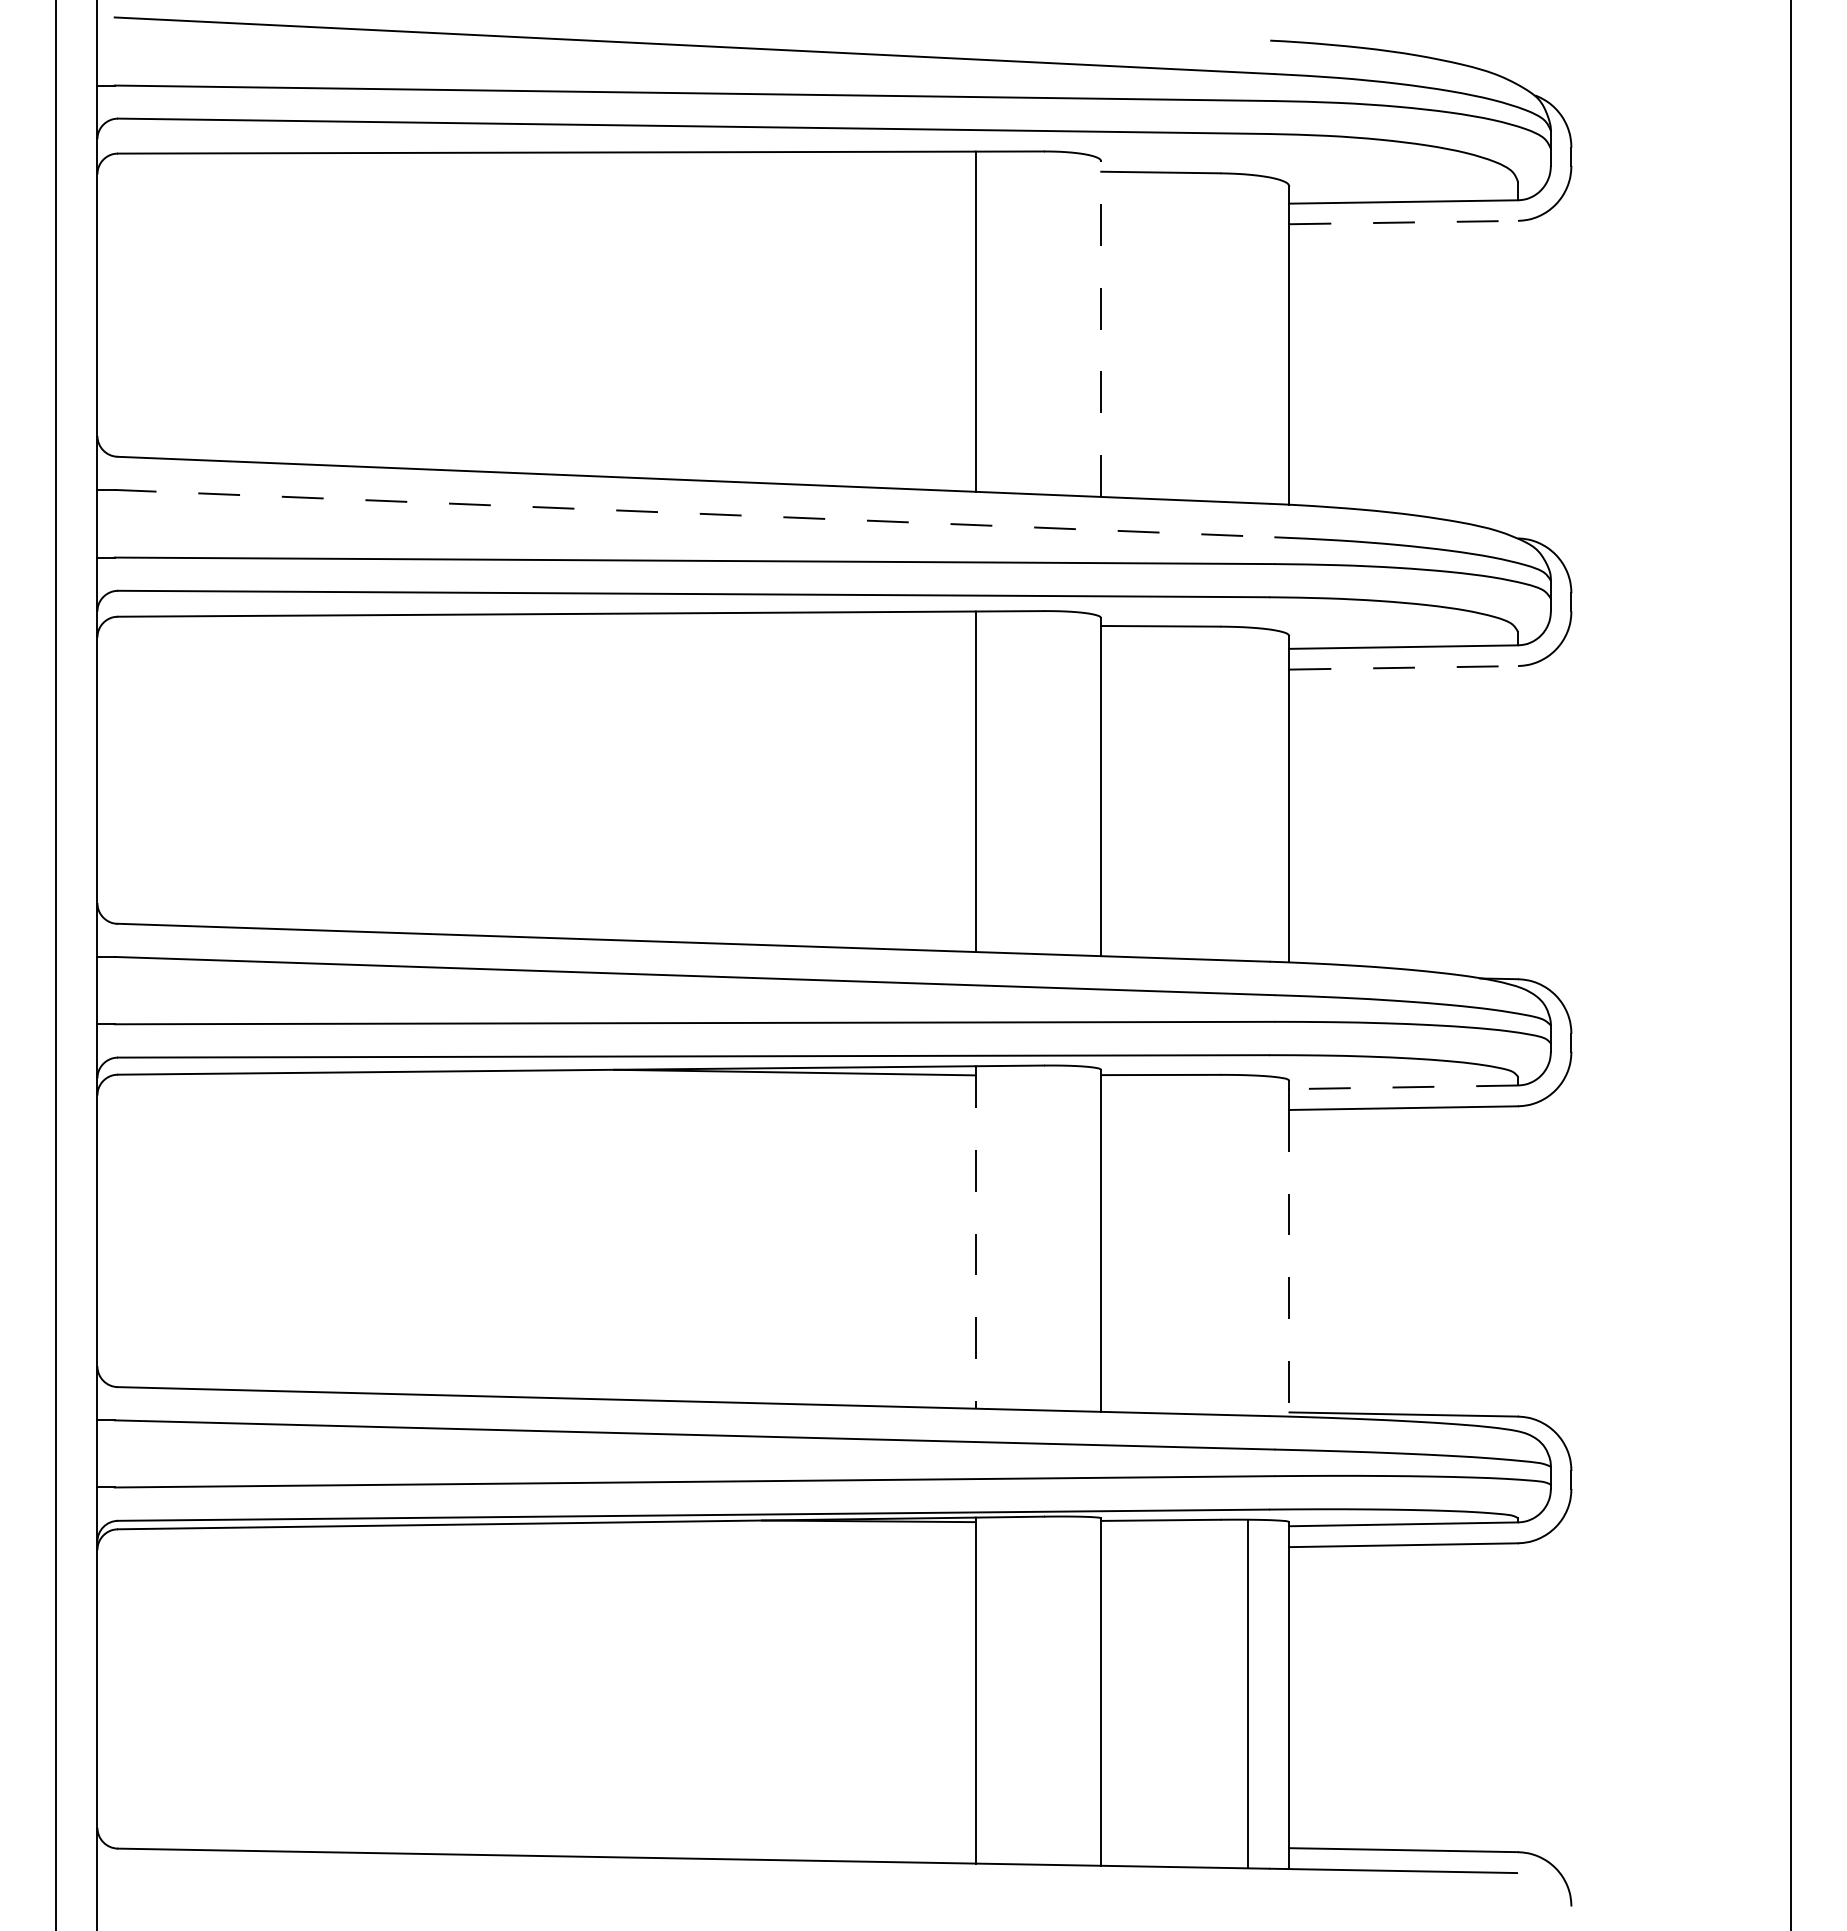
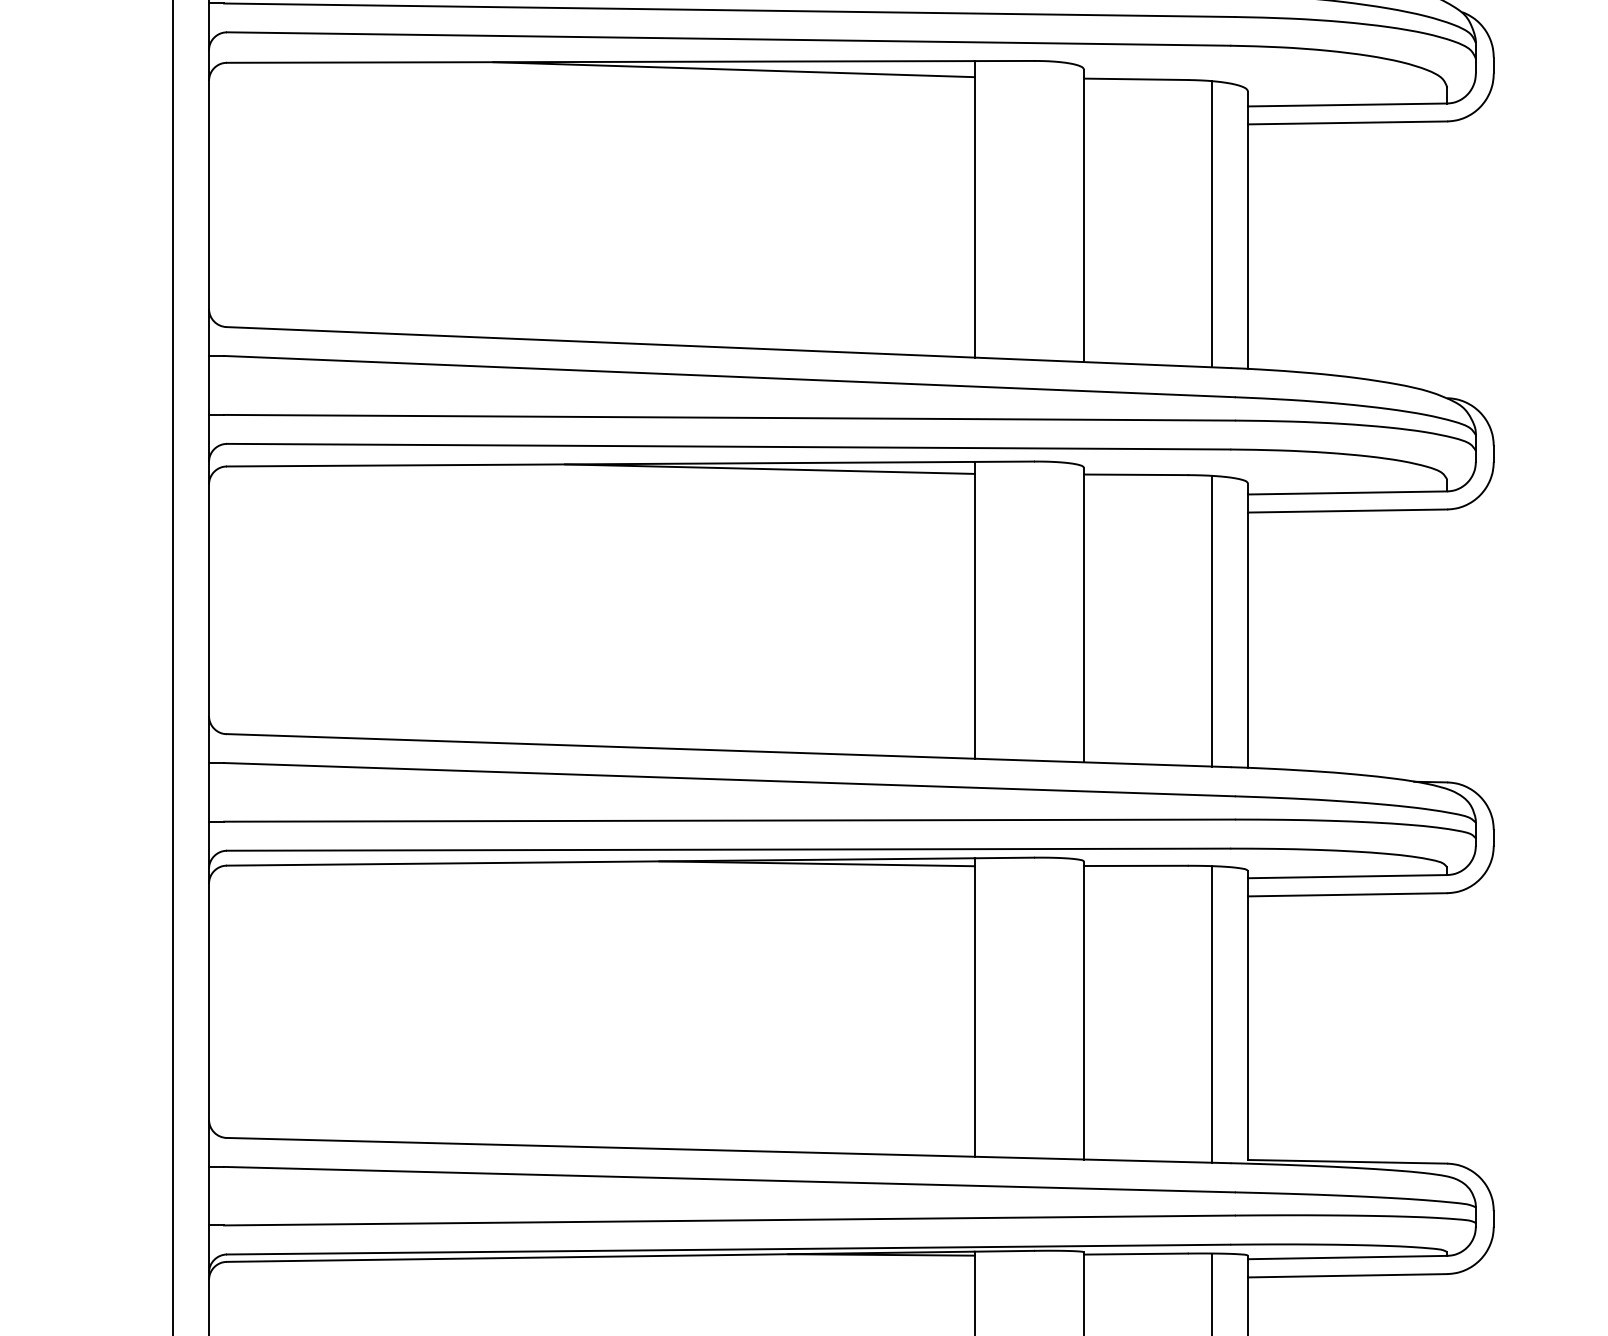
line: (699, 161) -> (733, 69), added
line: (1404, 222) -> (1348, 122), dashed -> solid
line: (1101, 329) -> (1084, 216), dashed -> solid
line: (1247, 338) -> (1211, 223), added
line: (695, 513) -> (730, 376), dashed -> solid
line: (740, 619) -> (769, 468), added
line: (1404, 667) -> (1348, 510), dashed -> solid
line: (1247, 794) -> (1211, 621), added
line: (1403, 1087) -> (1347, 876), dashed -> solid
line: (975, 1237) -> (974, 1007), dashed -> solid
line: (1247, 1245) -> (1211, 1014), added
line: (1289, 1261) -> (1248, 1028), dashed -> solid

